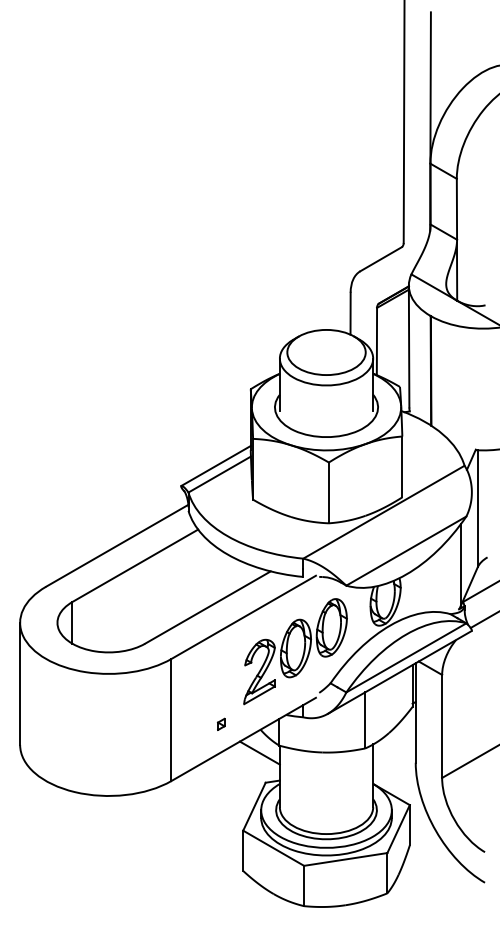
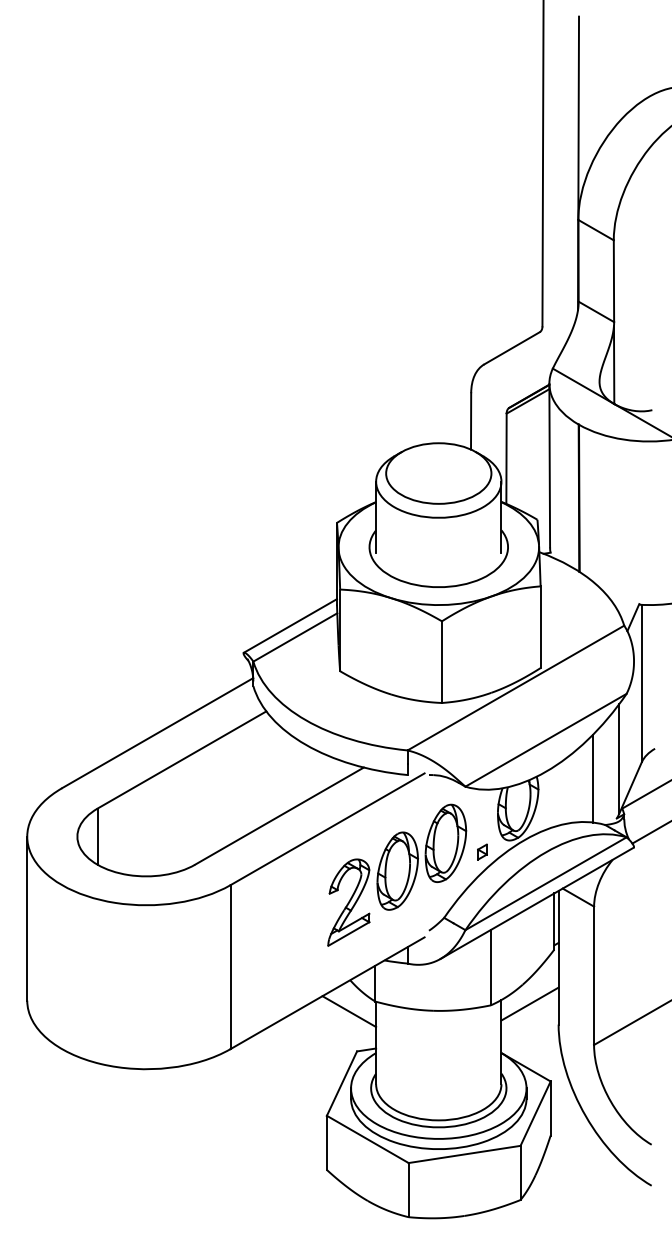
line: (441, 579) -> (593, 778), added
part: (221, 723) -> (482, 851), moved
line: (394, 747) -> (529, 1003), added

